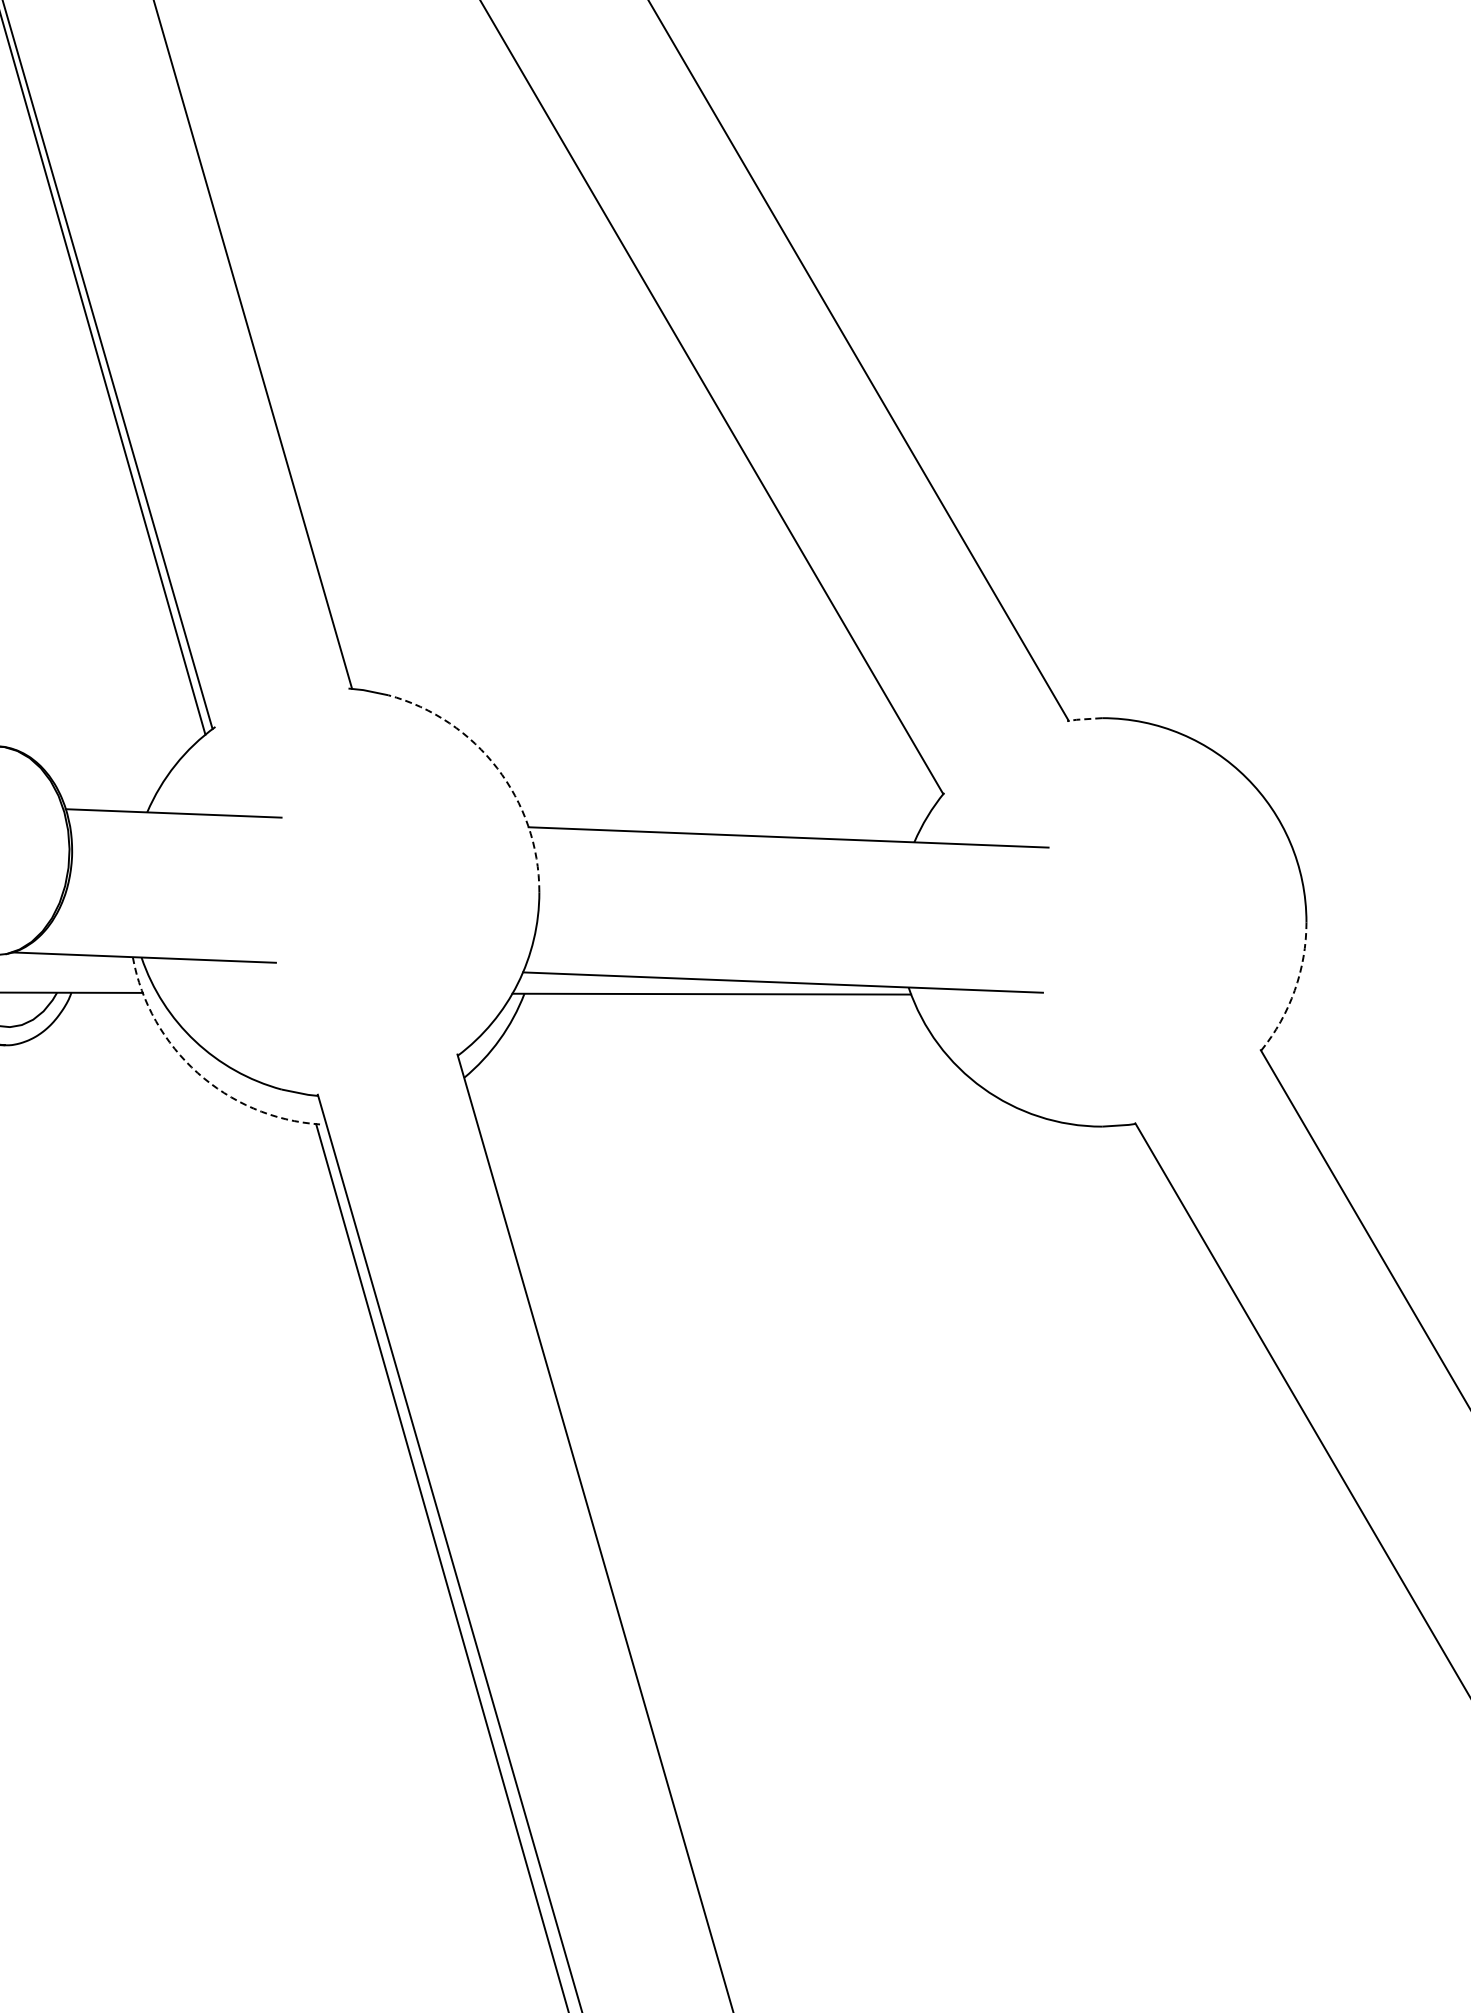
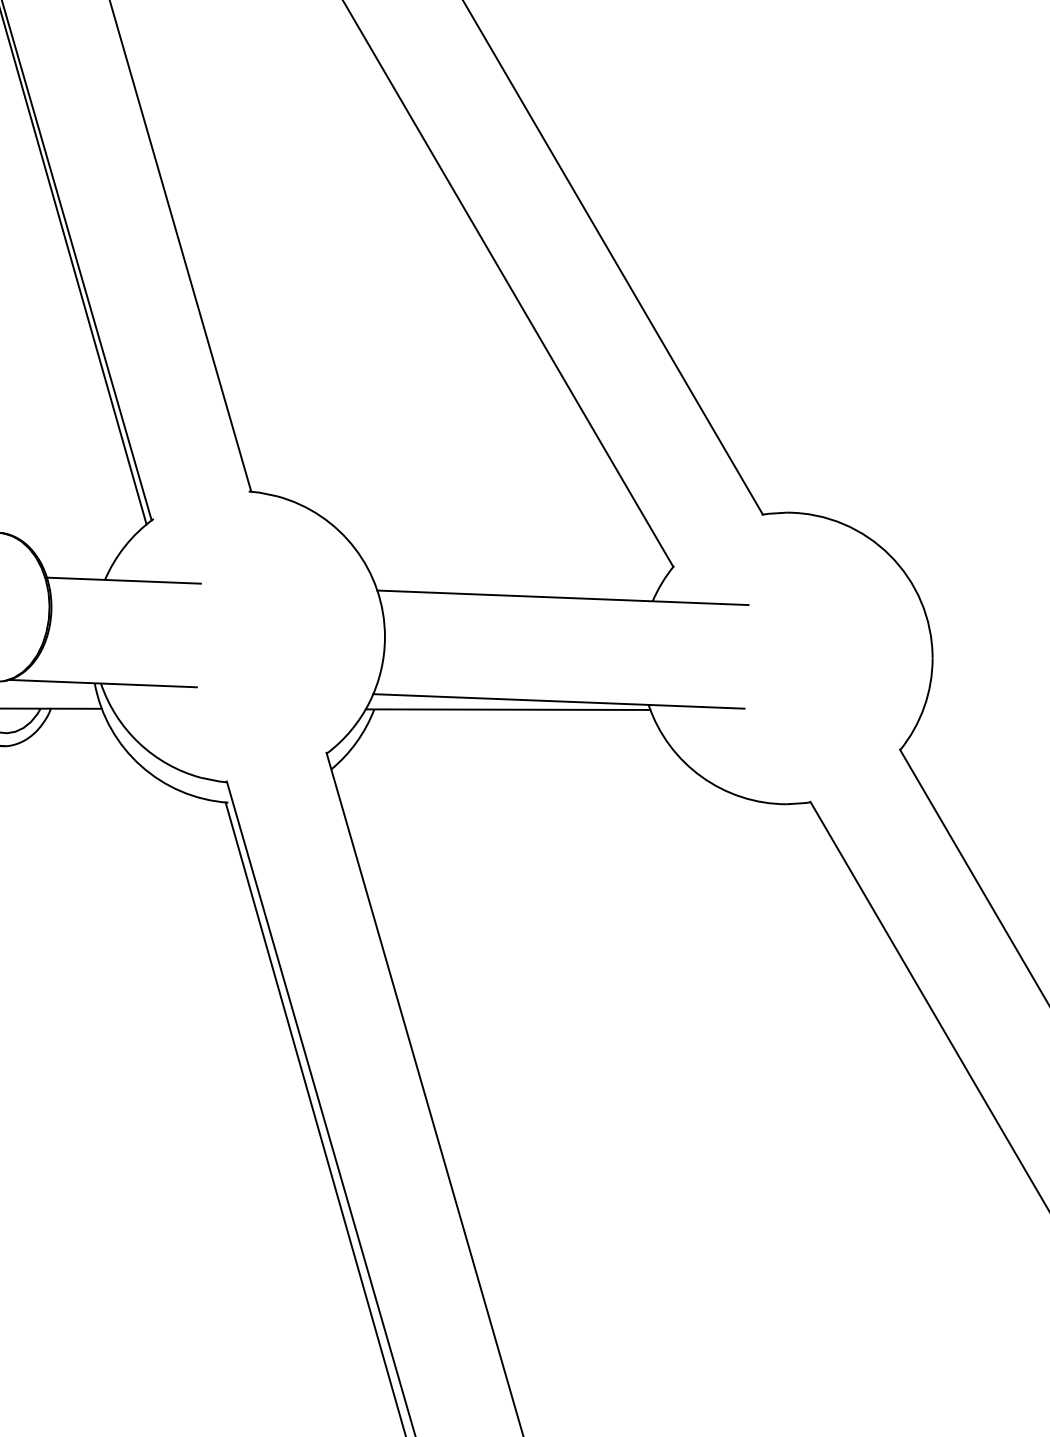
line: (1083, 719) -> (773, 513), dashed -> solid
arc: (497, 768) -> (355, 548), dashed -> solid
arc: (1294, 990) -> (924, 707), dashed -> solid
arc: (197, 1072) -> (140, 765), dashed -> solid

